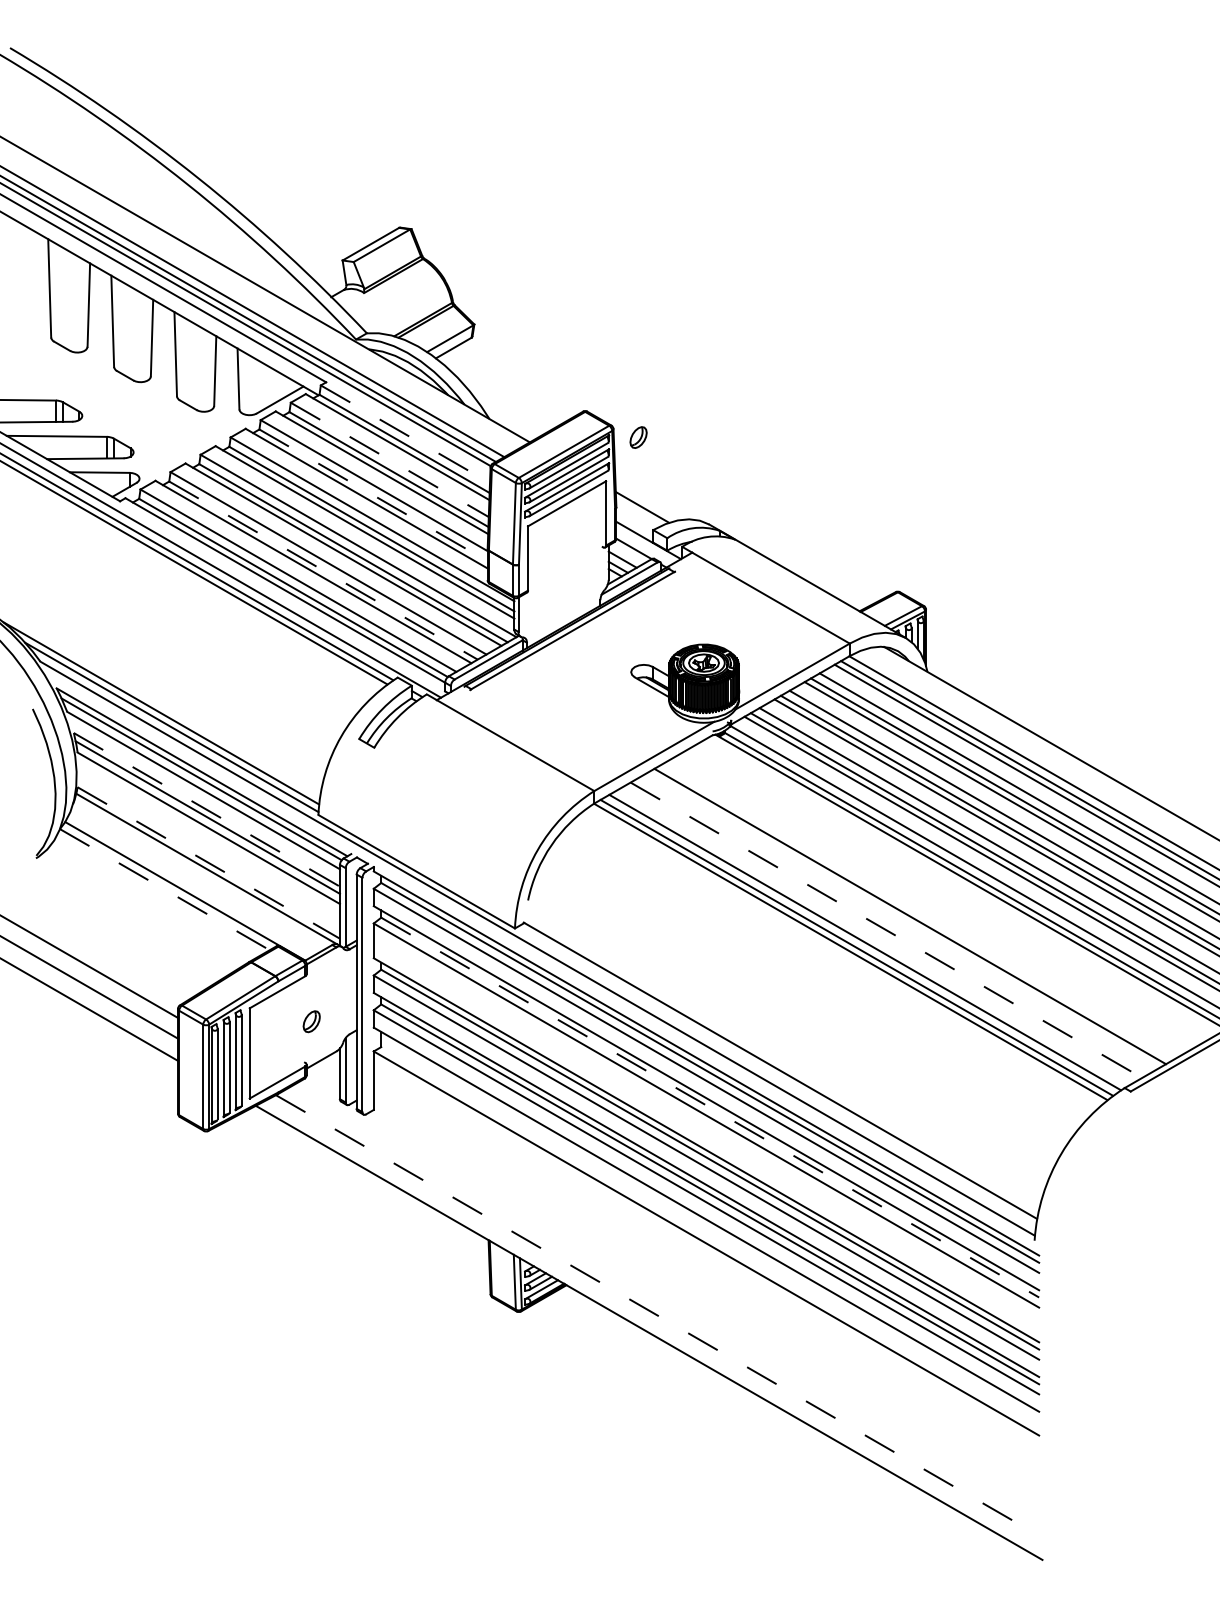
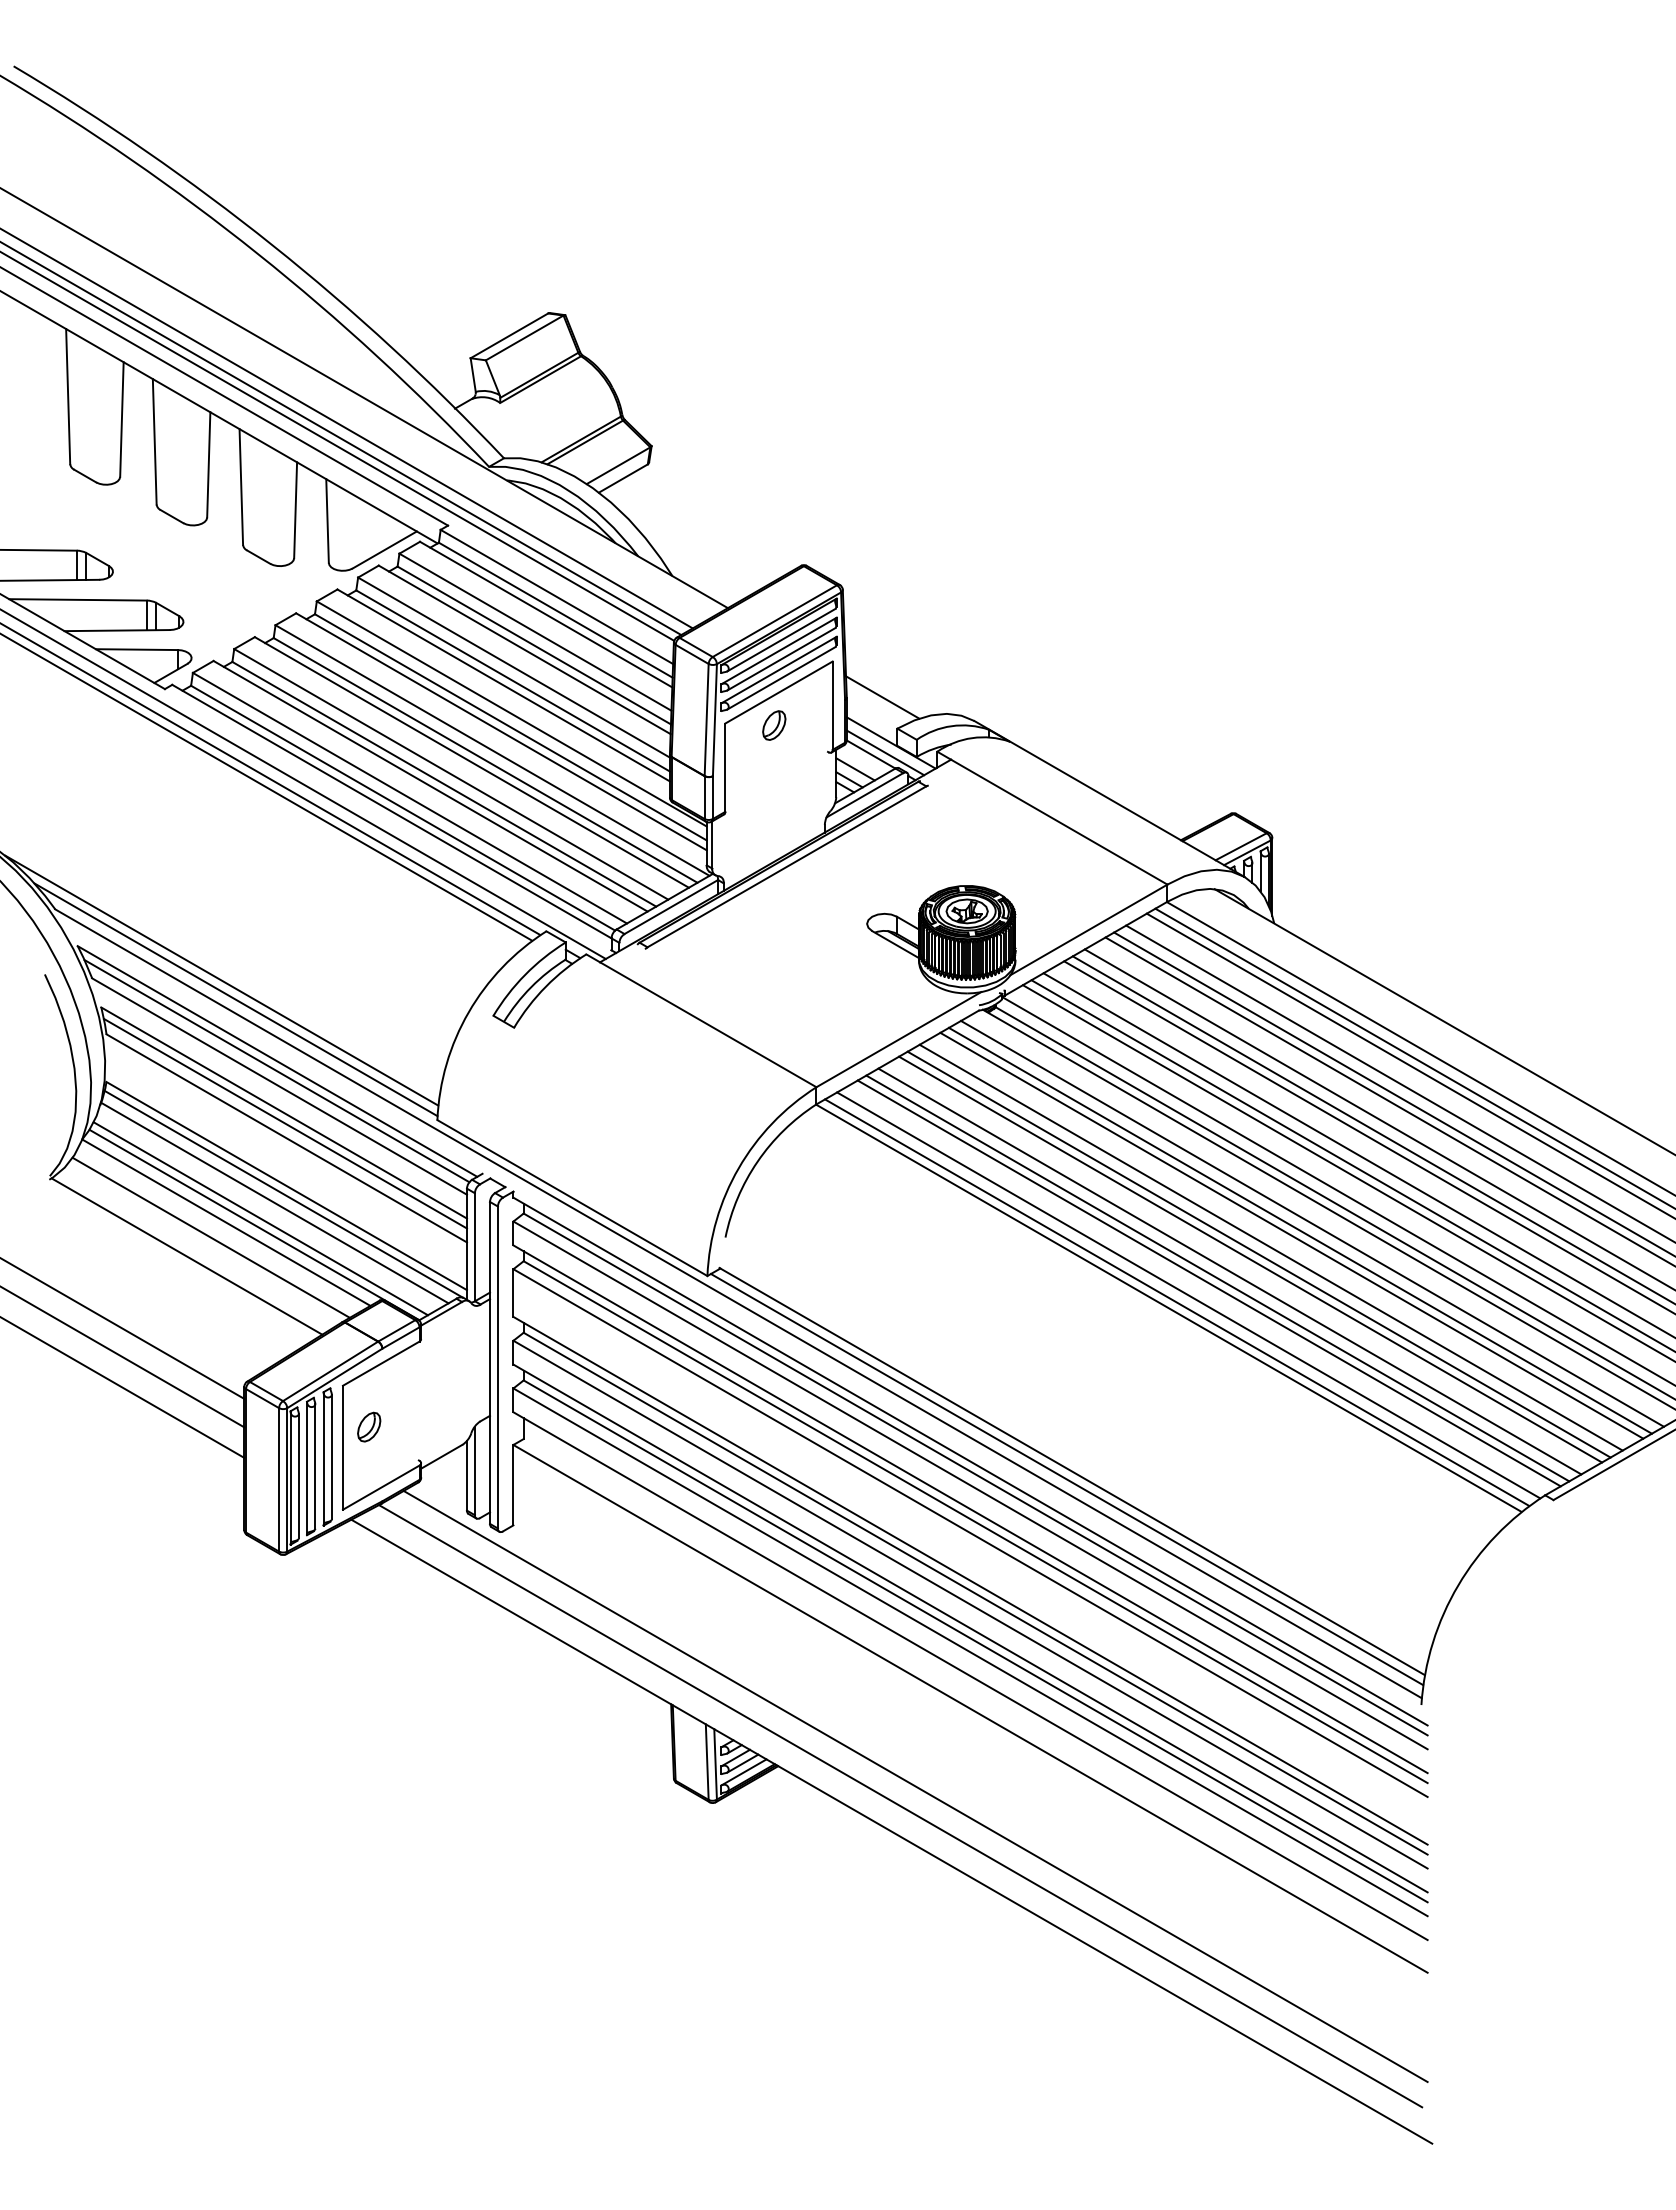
line: (405, 434) -> (557, 597), dashed -> solid
part: (638, 437) -> (774, 725), moved
line: (389, 460) -> (535, 632), dashed -> solid
line: (373, 495) -> (513, 681), dashed -> solid
line: (644, 547) -> (885, 752), added
line: (323, 570) -> (444, 784), dashed -> solid
line: (207, 810) -> (284, 1113), dashed -> solid
line: (209, 863) -> (287, 1186), dashed -> solid
line: (199, 874) -> (274, 1202), added
line: (189, 886) -> (260, 1218), added
line: (164, 889) -> (226, 1222), dashed -> solid
line: (954, 890) -> (1311, 1223), added
line: (945, 895) -> (1299, 1230), added
line: (940, 898) -> (1291, 1235), added
line: (153, 900) -> (210, 1237), added
line: (924, 907) -> (1270, 1247), added
line: (916, 912) -> (1258, 1254), added
line: (135, 914) -> (186, 1256), added
line: (894, 925) -> (1229, 1271), added
line: (886, 930) -> (1217, 1278), dashed -> solid
line: (879, 933) -> (1208, 1283), added
part: (311, 1021) -> (369, 1426), moved
line: (776, 1076) -> (1066, 1479), added
line: (710, 1107) -> (975, 1522), dashed -> solid
line: (666, 1299) -> (915, 1786), added
line: (656, 1314) -> (901, 1806), dashed -> solid

